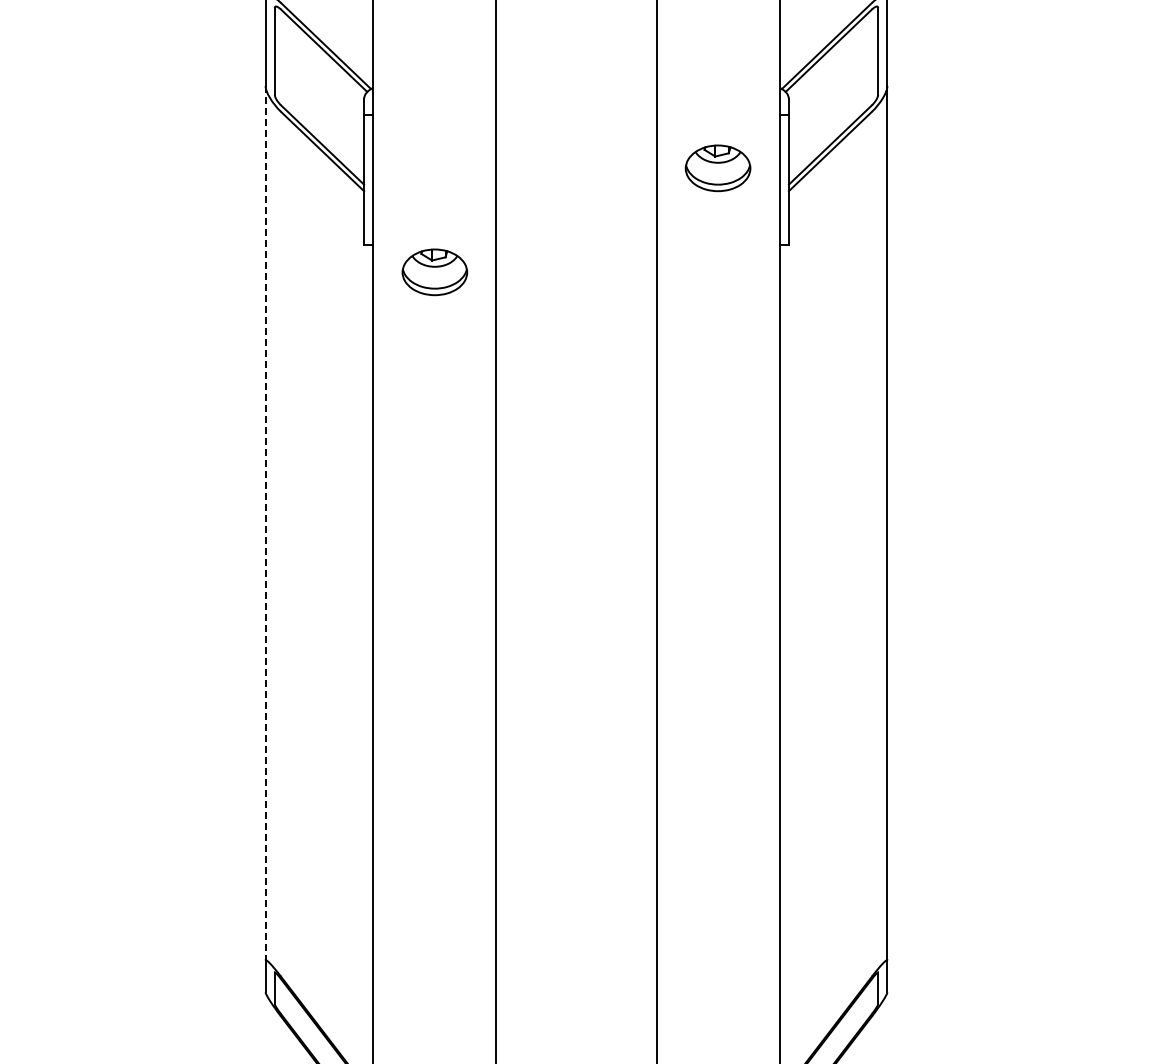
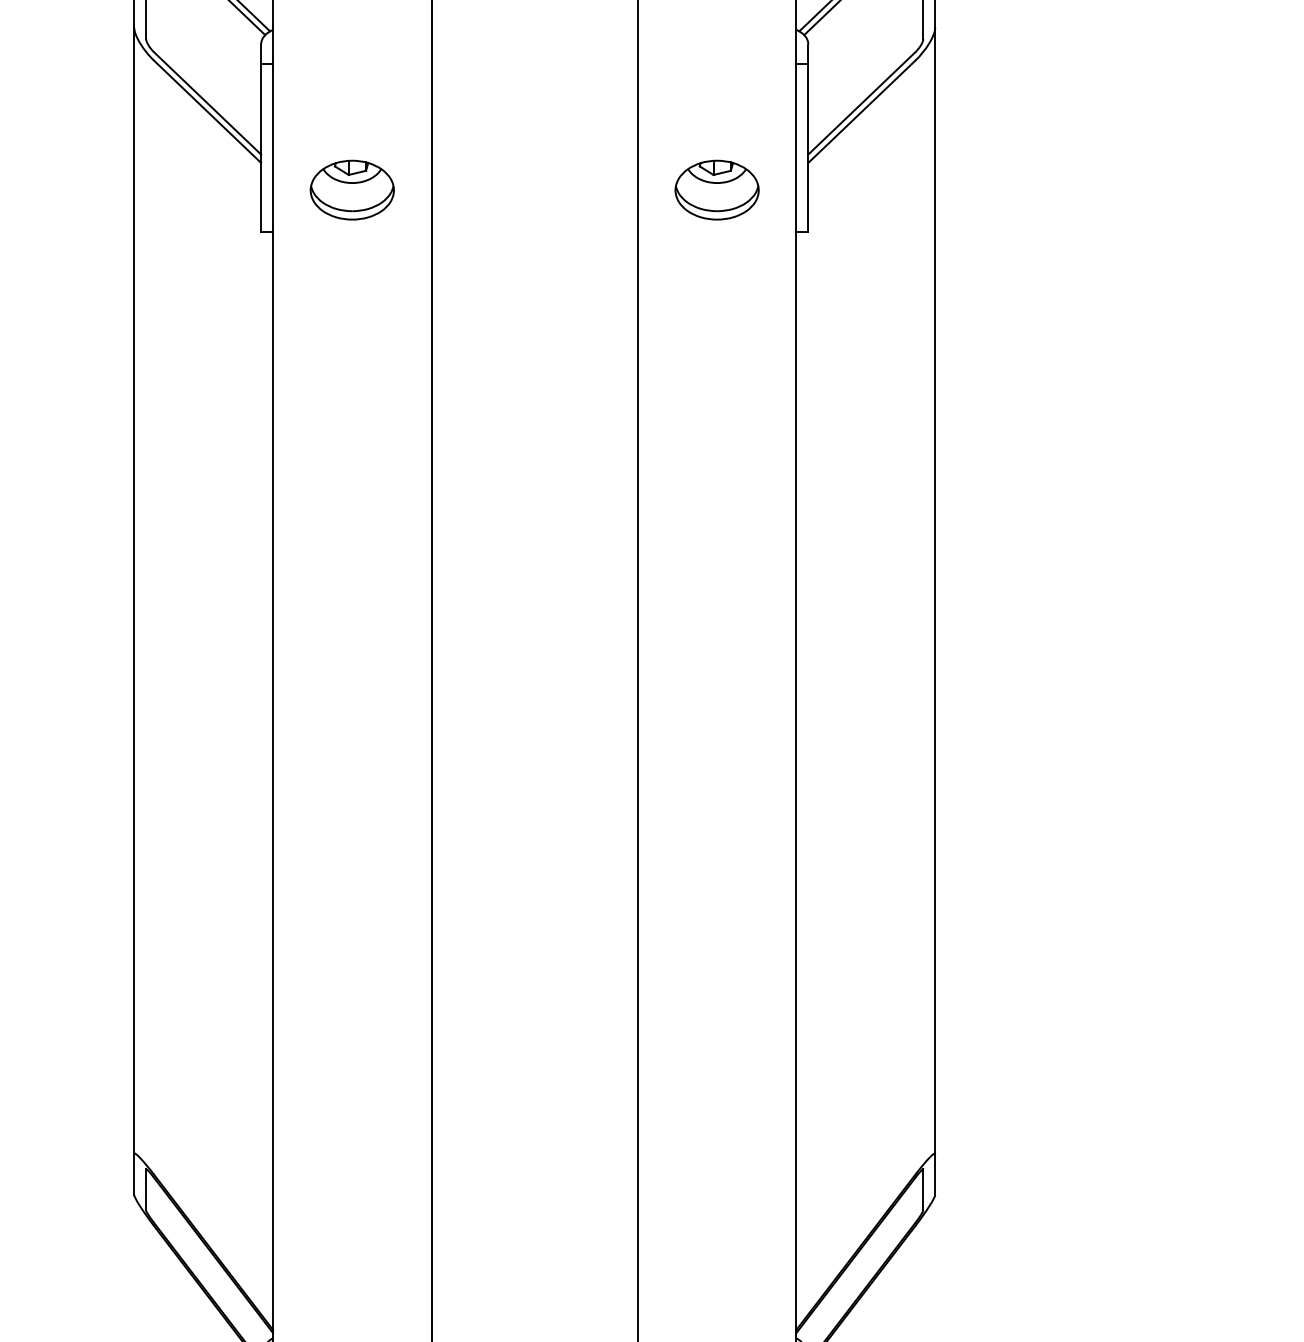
part: (717, 168) -> (716, 190), moved
part: (434, 272) -> (351, 190), moved
line: (265, 523) -> (134, 591), dashed -> solid

